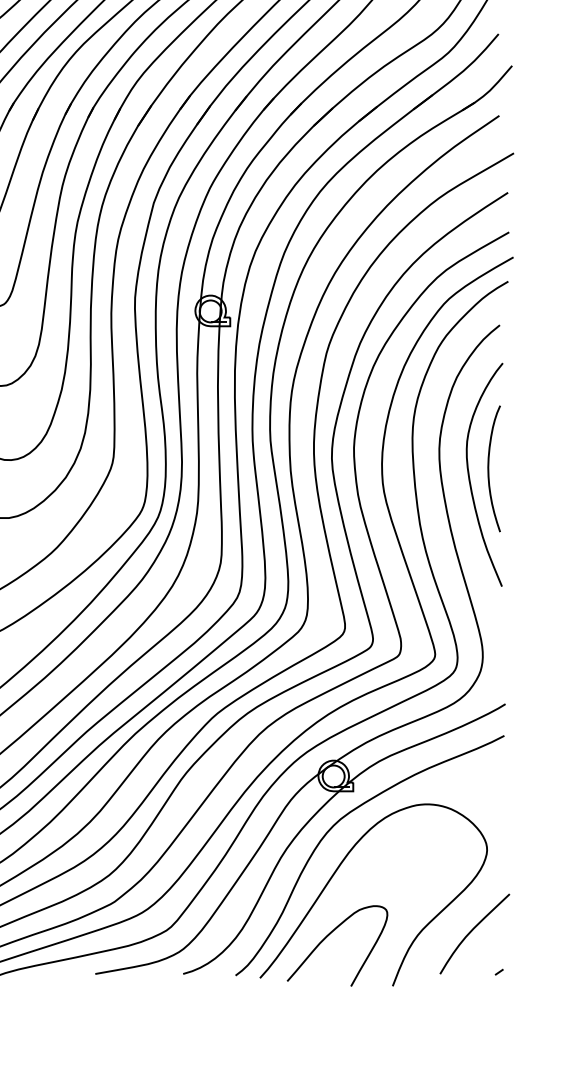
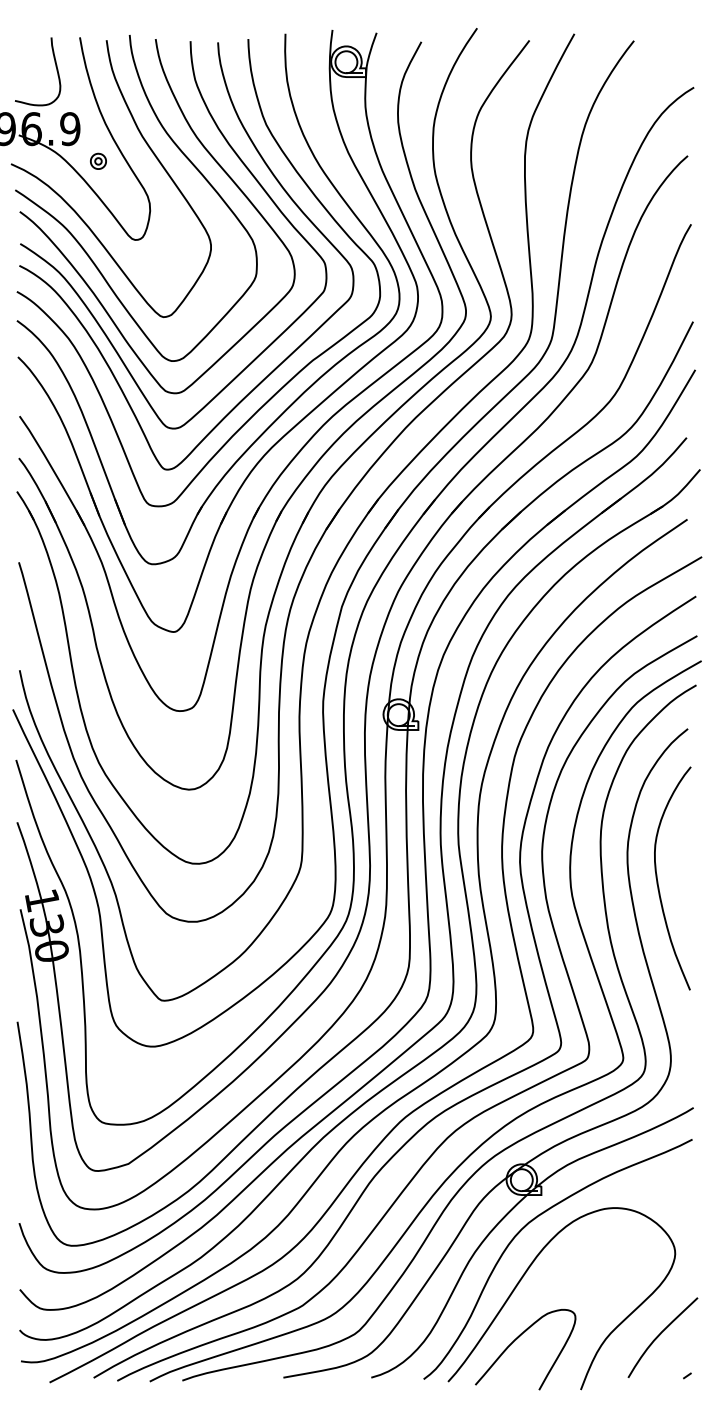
curve: (489, 468) -> (677, 872), removed

